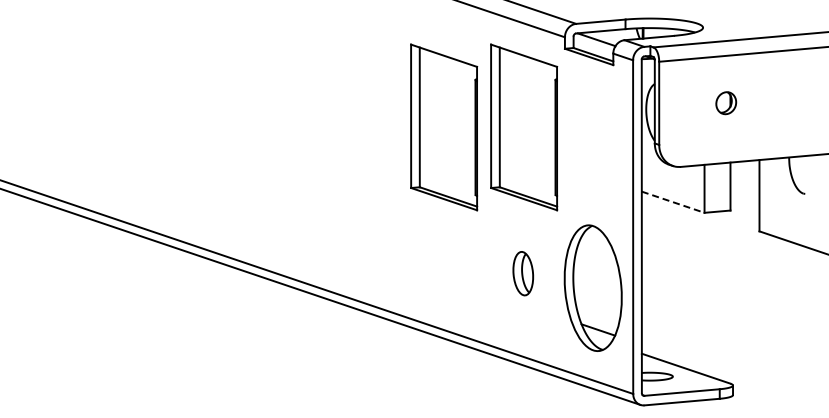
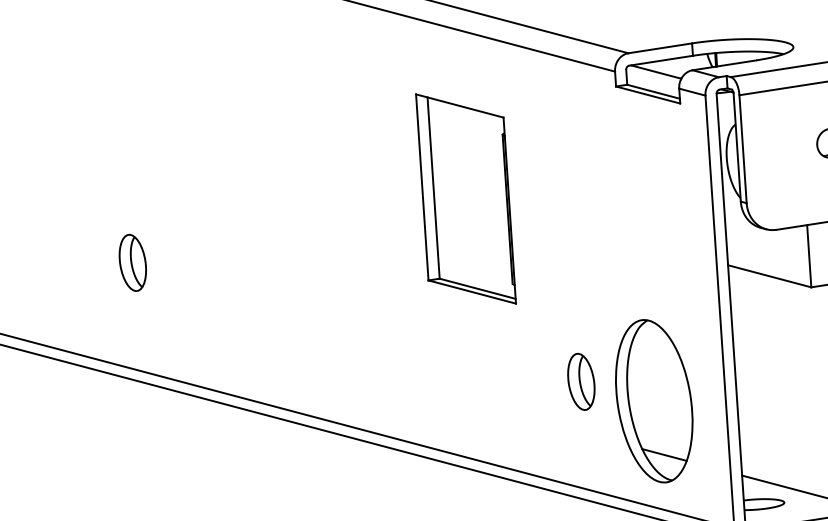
part: (524, 127) -> (570, 192), removed
part: (184, 159) -> (131, 262), added
line: (673, 202) -> (770, 276), dashed -> solid
part: (592, 287) -> (653, 400), moved

